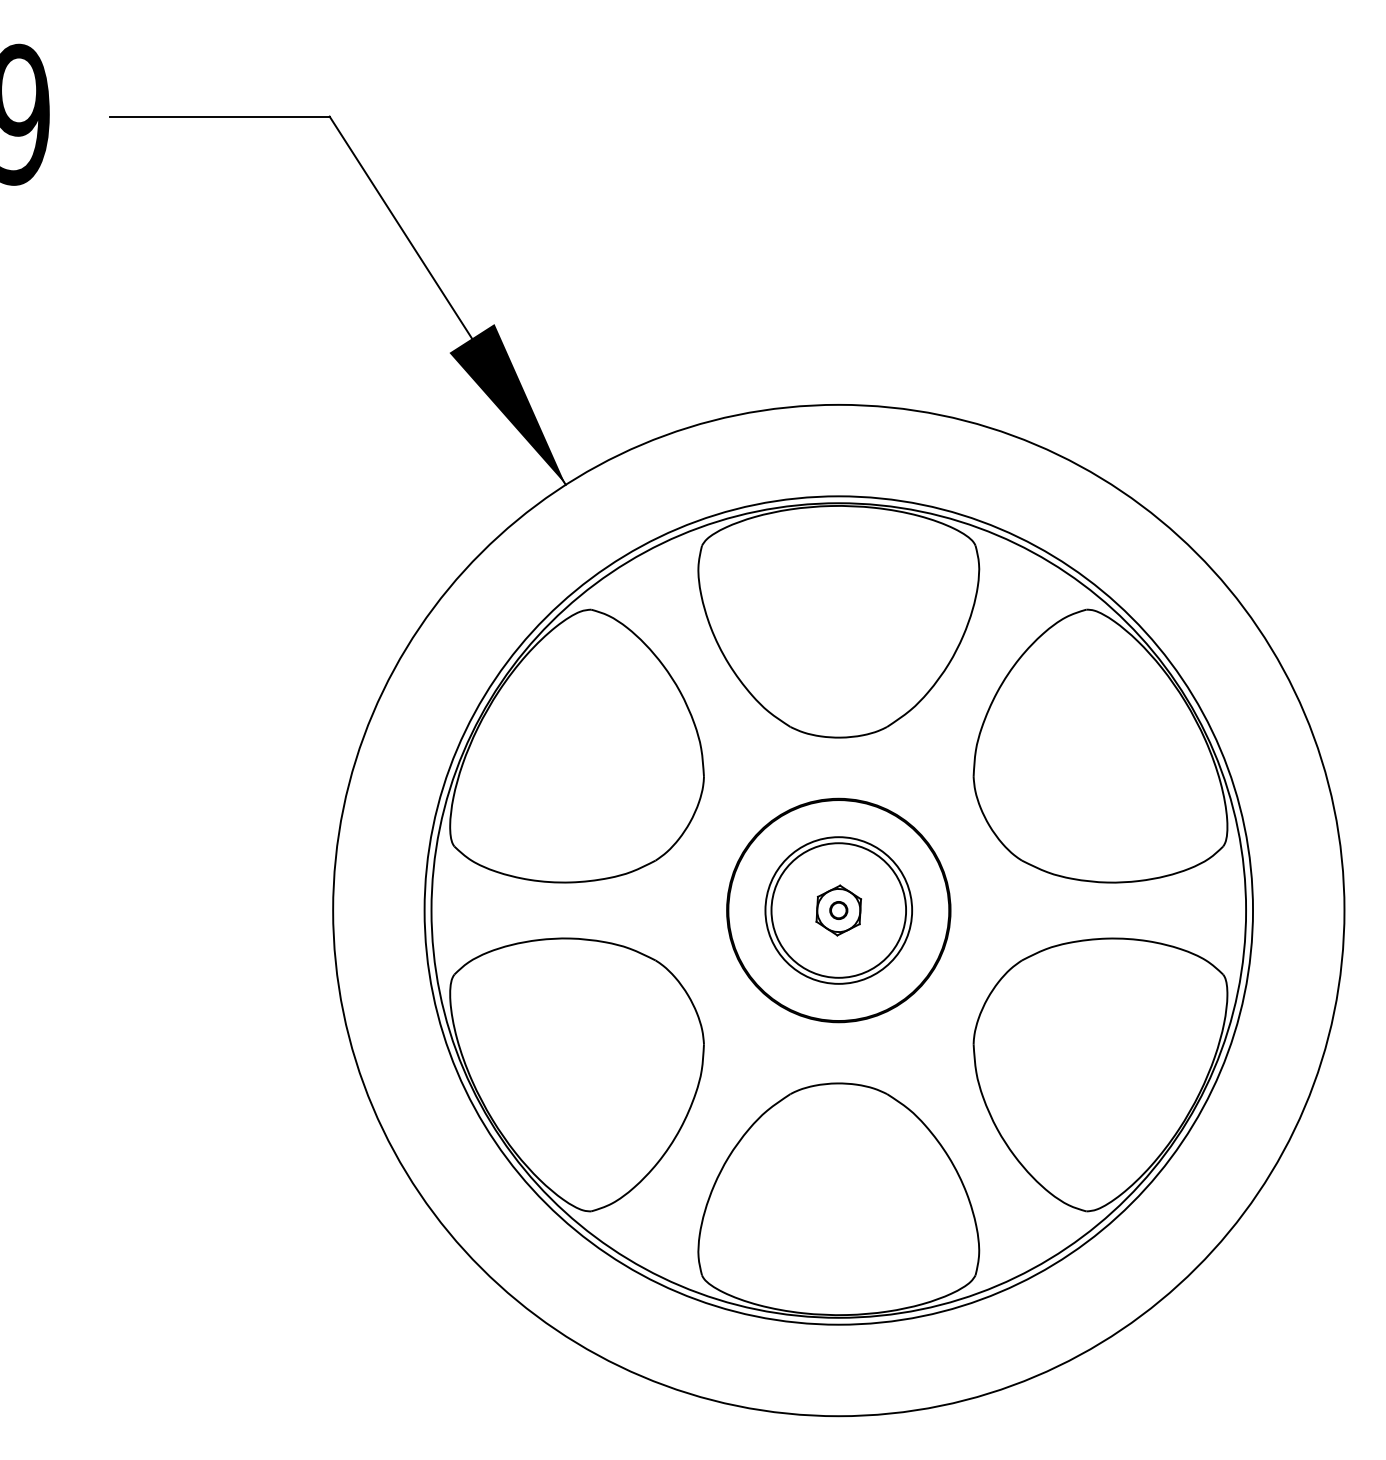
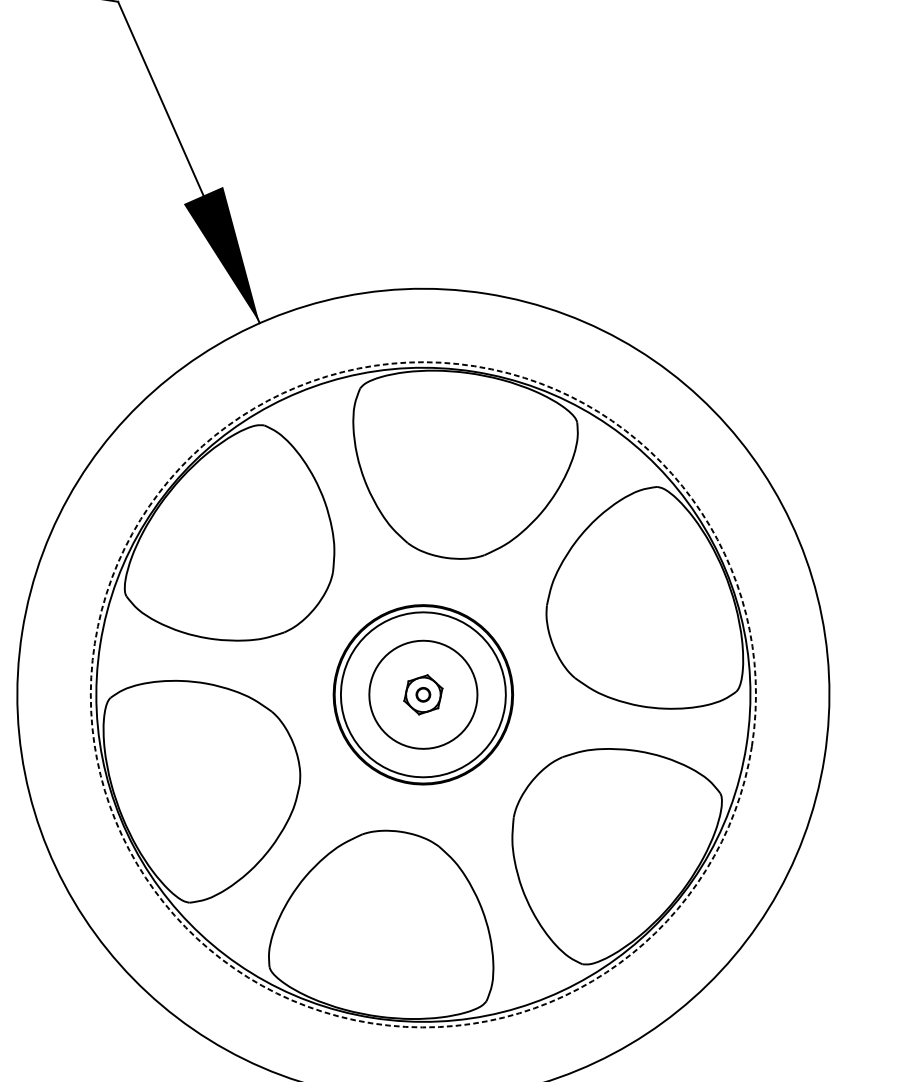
circle: (838, 910) -> (423, 694), size x1.4
circle: (838, 910) -> (423, 694), solid -> dashed

